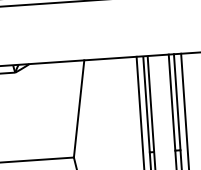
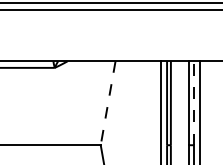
line: (176, 102) -> (193, 103), solid -> dashed
line: (79, 109) -> (108, 103), solid -> dashed

